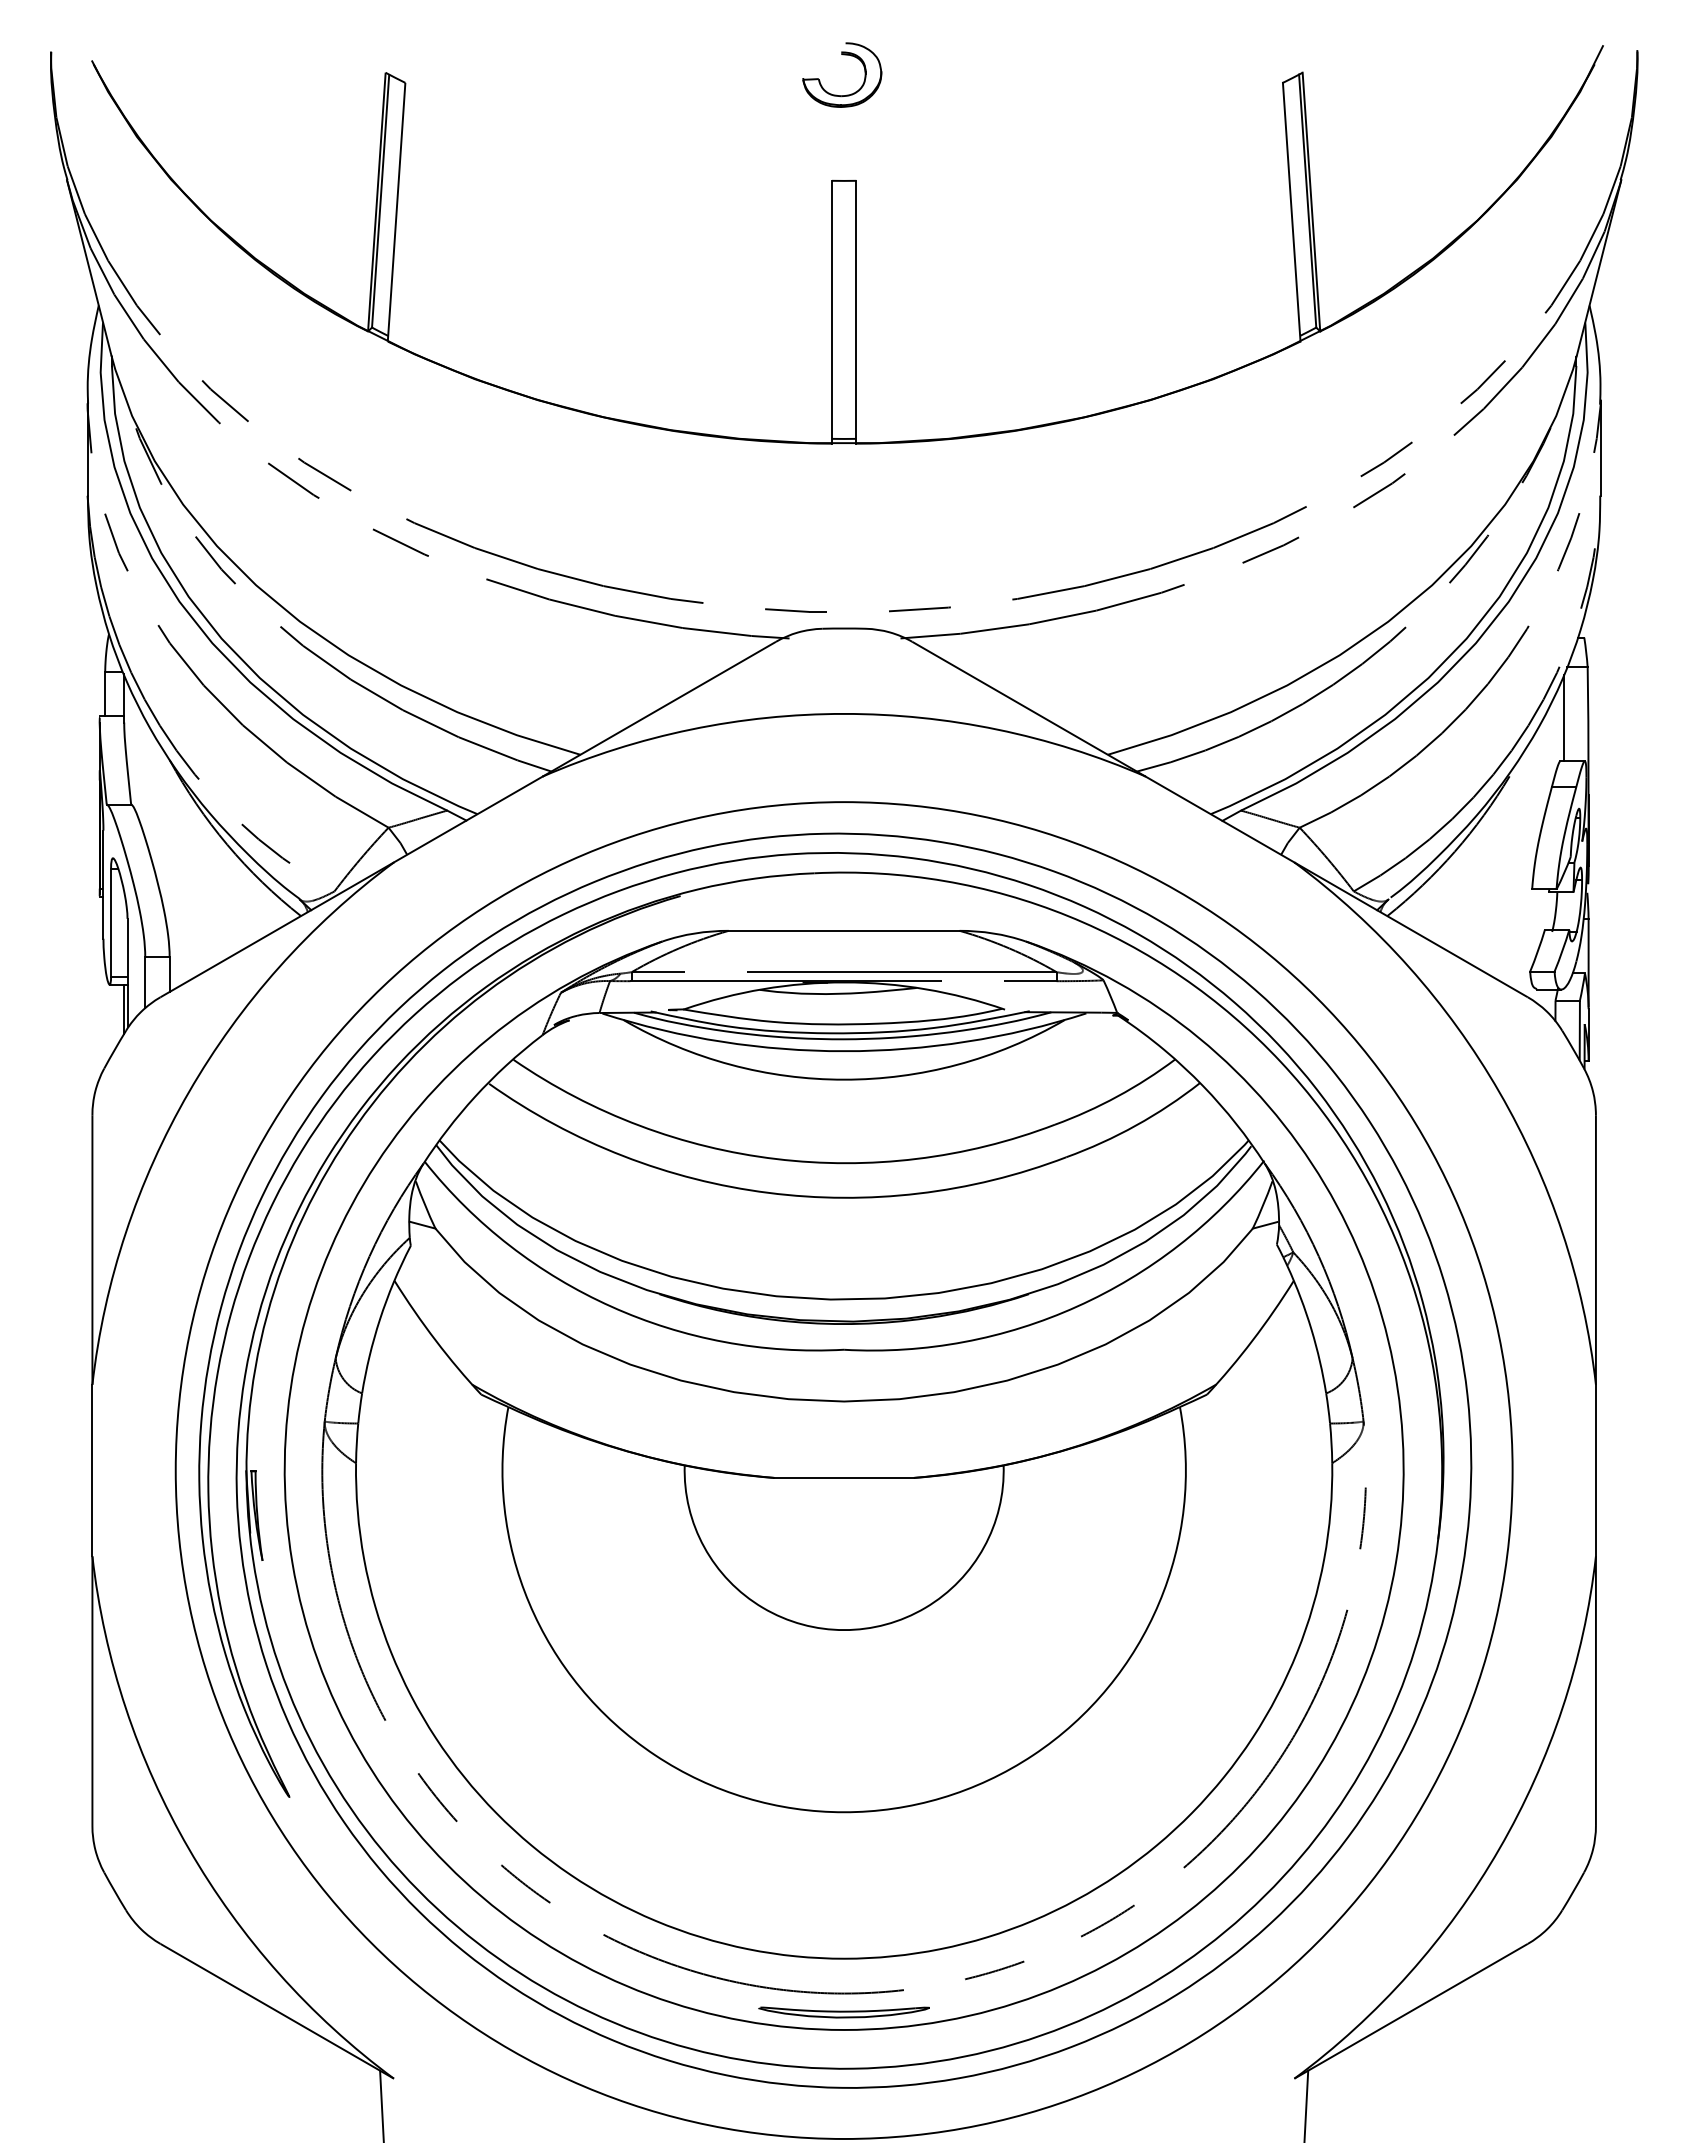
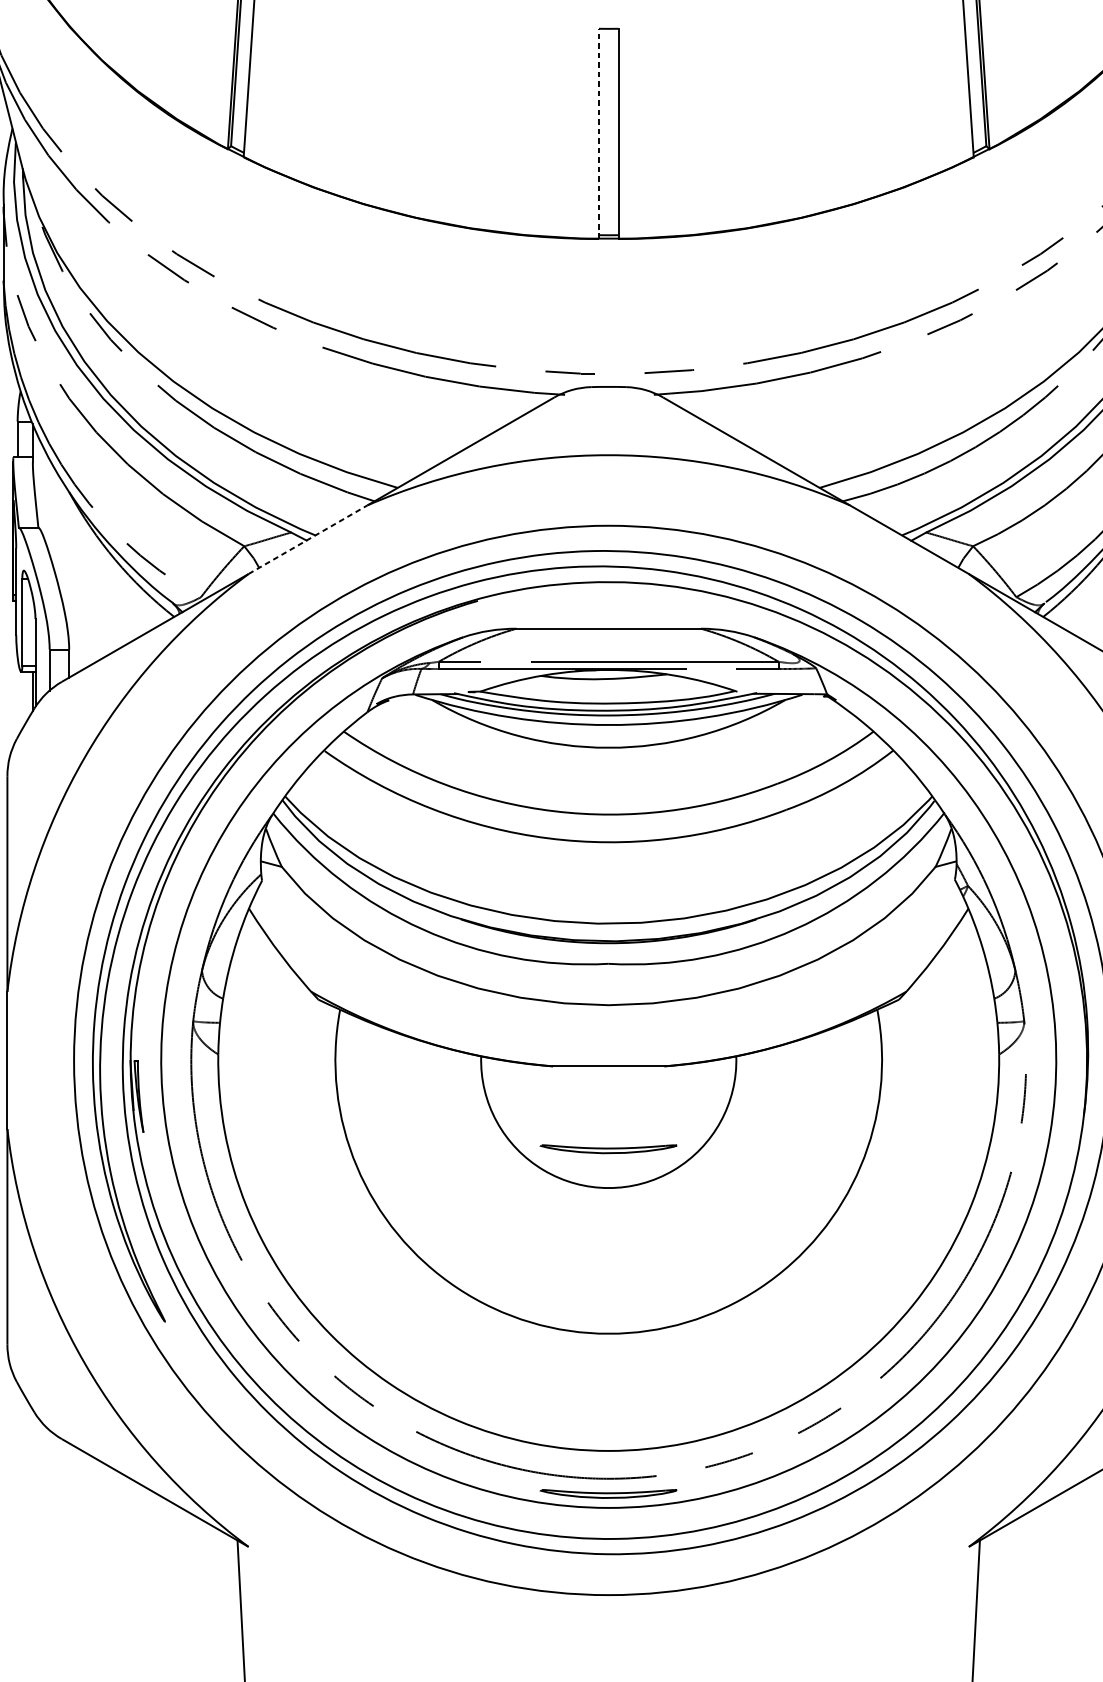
line: (831, 311) -> (598, 133), solid -> dashed
line: (468, 819) -> (308, 539), solid -> dashed
part: (843, 1581) -> (608, 1149), added

